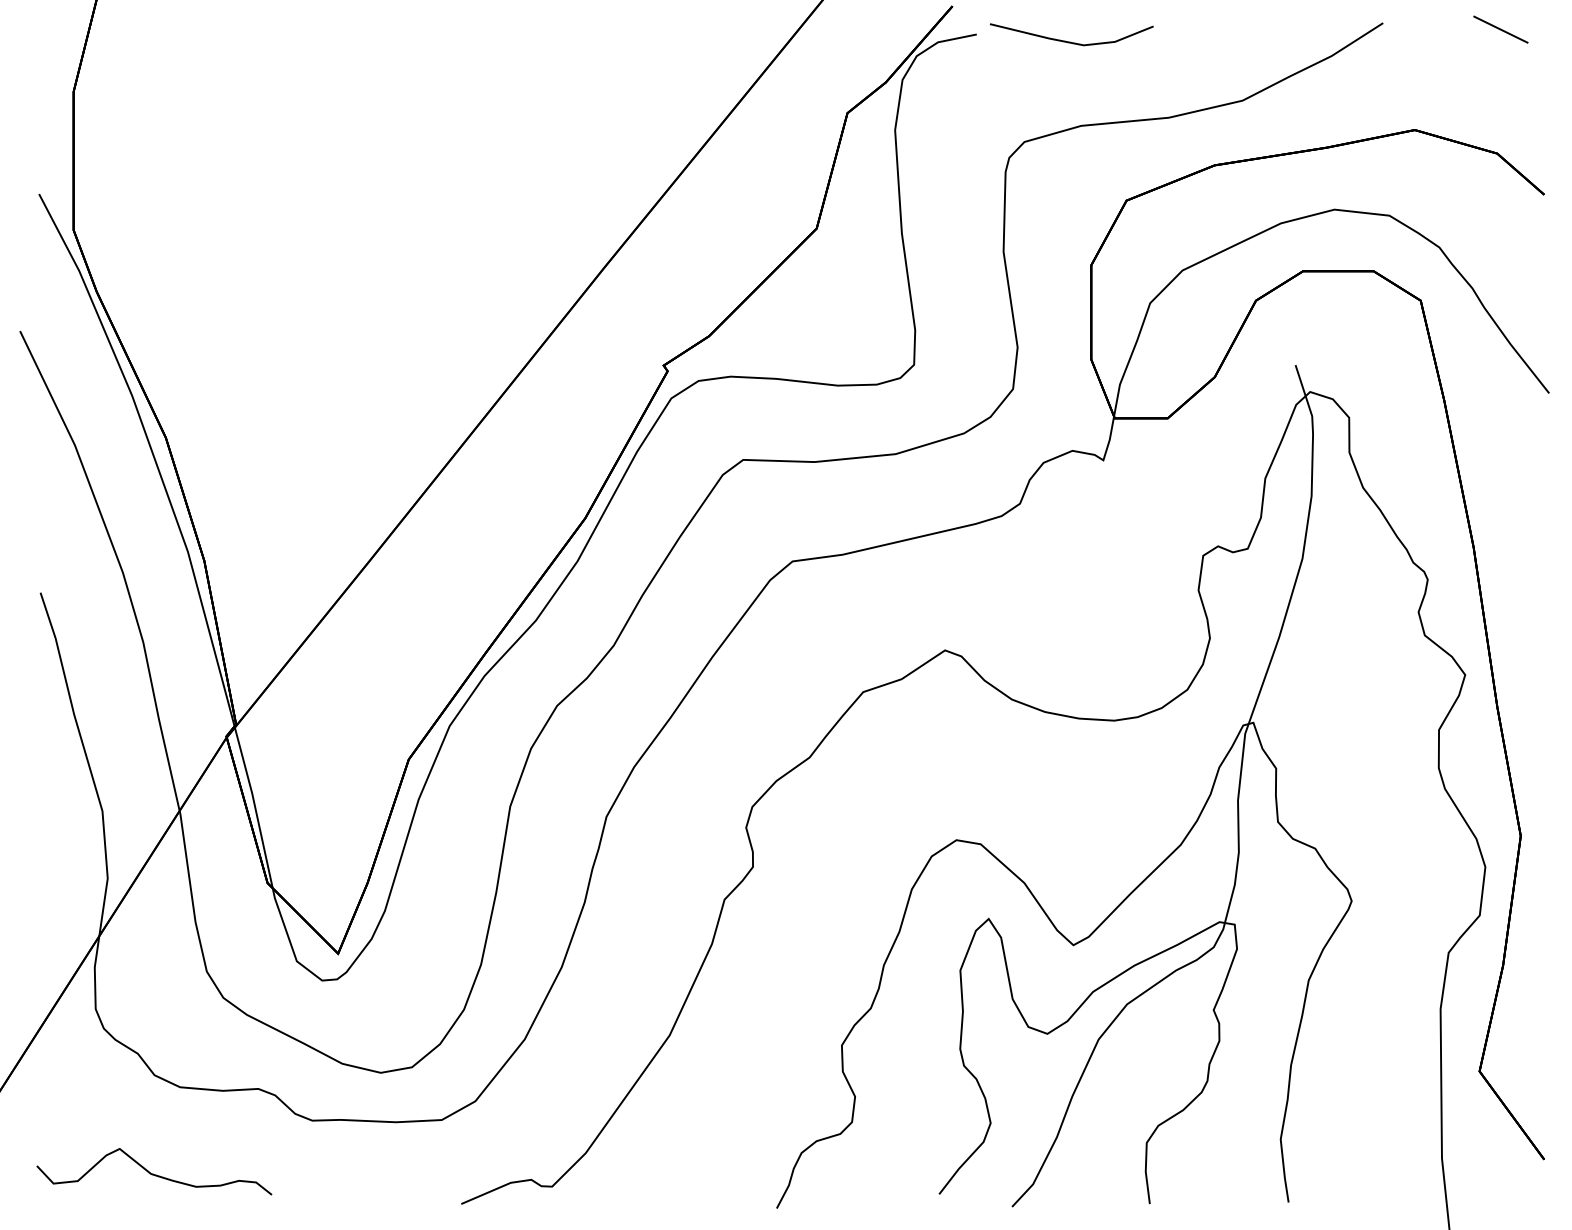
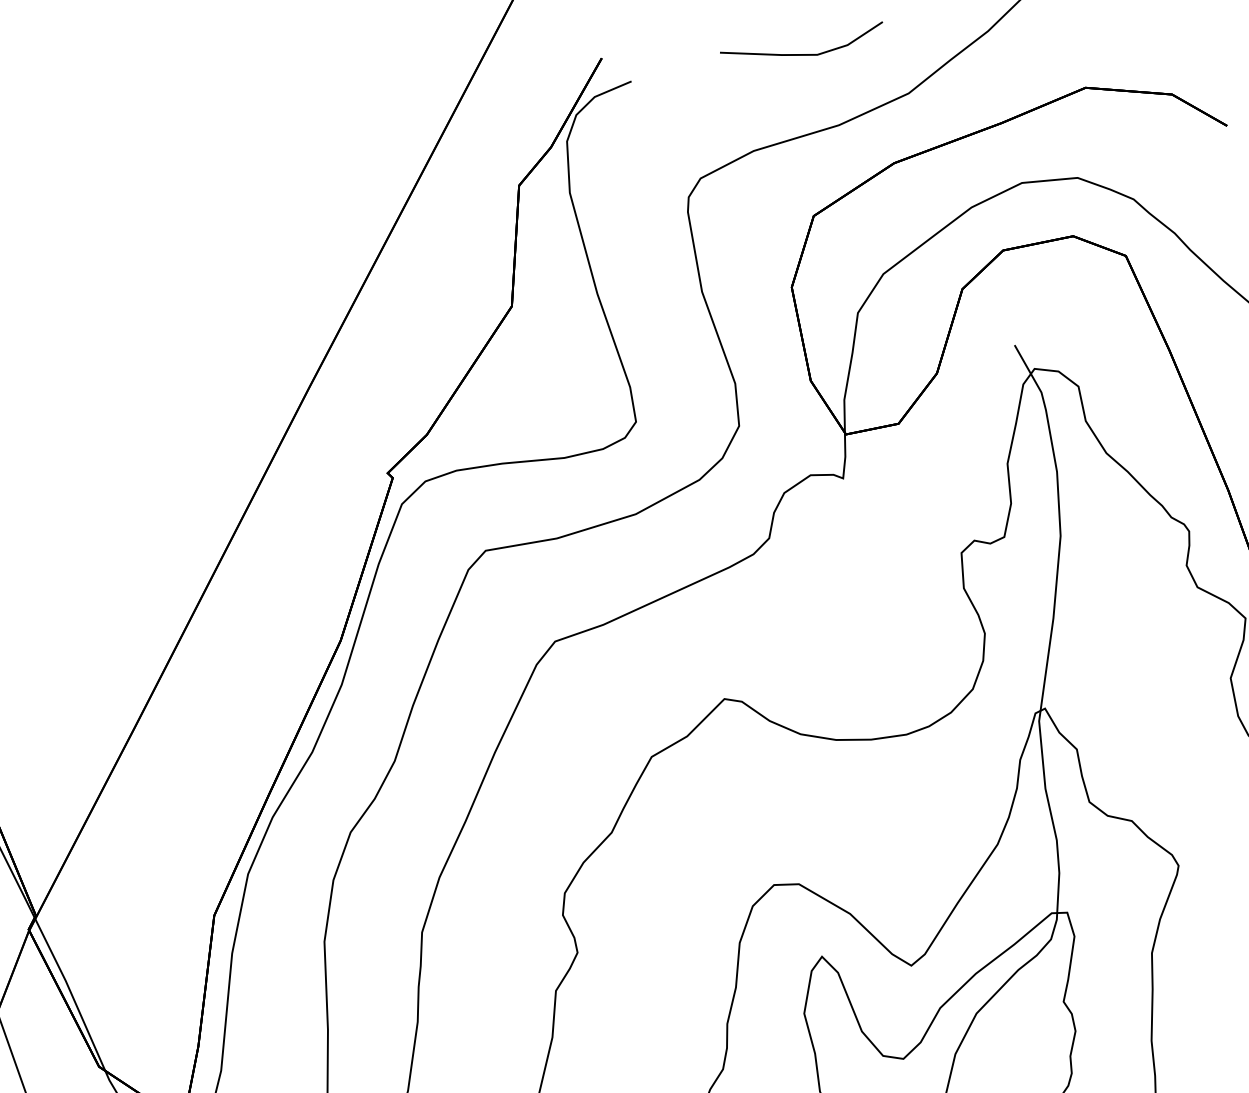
line: (1070, 41) -> (803, 53), moved

